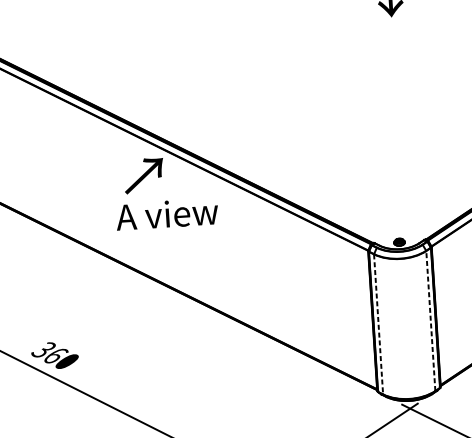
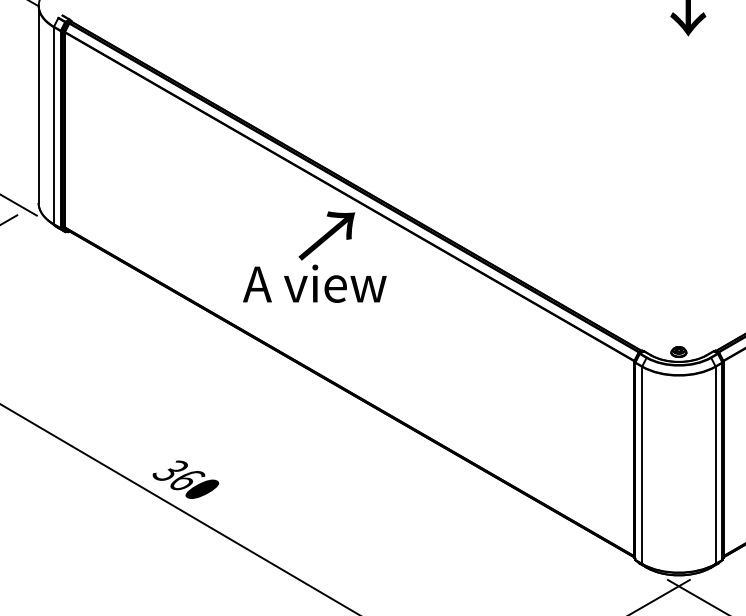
text: (166, 214) -> (314, 283), moved
line: (430, 320) -> (715, 464), dashed -> solid
line: (378, 324) -> (642, 465), dashed -> solid

